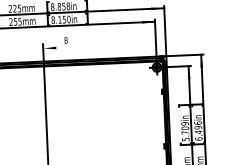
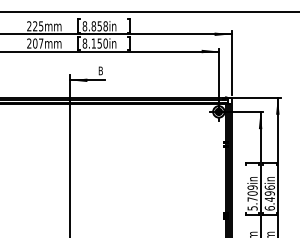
text: (18, 21) -> (38, 43), 255mm -> 207mm
line: (56, 48) -> (87, 80), added

